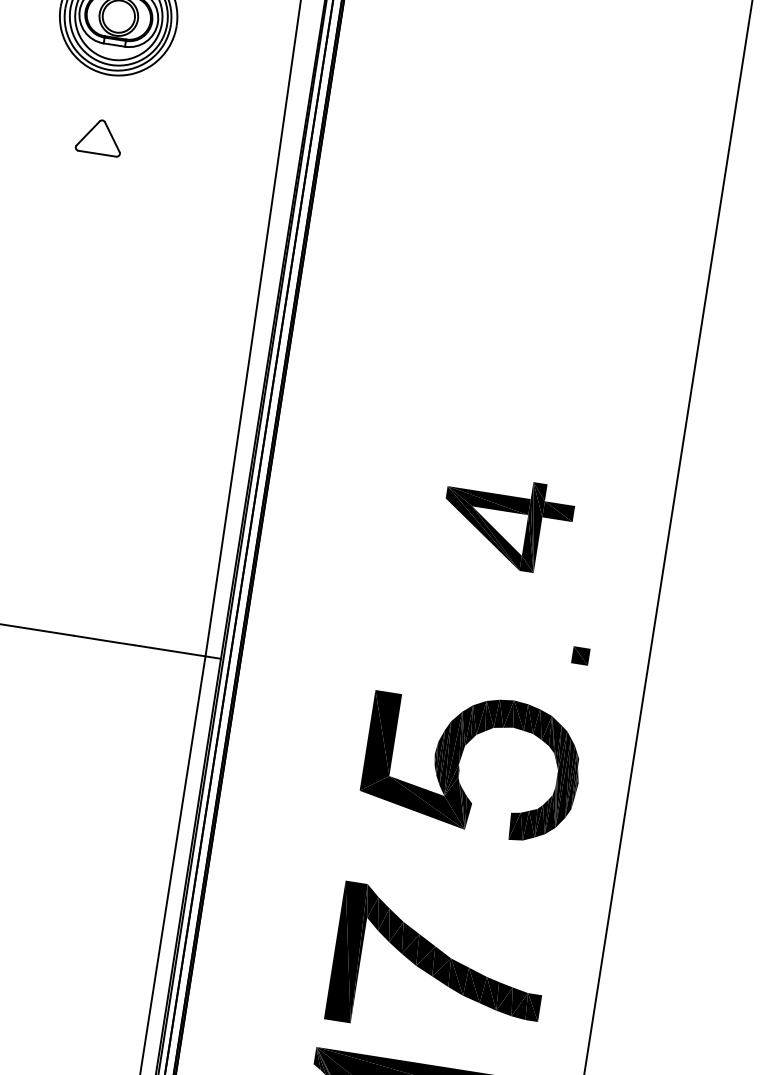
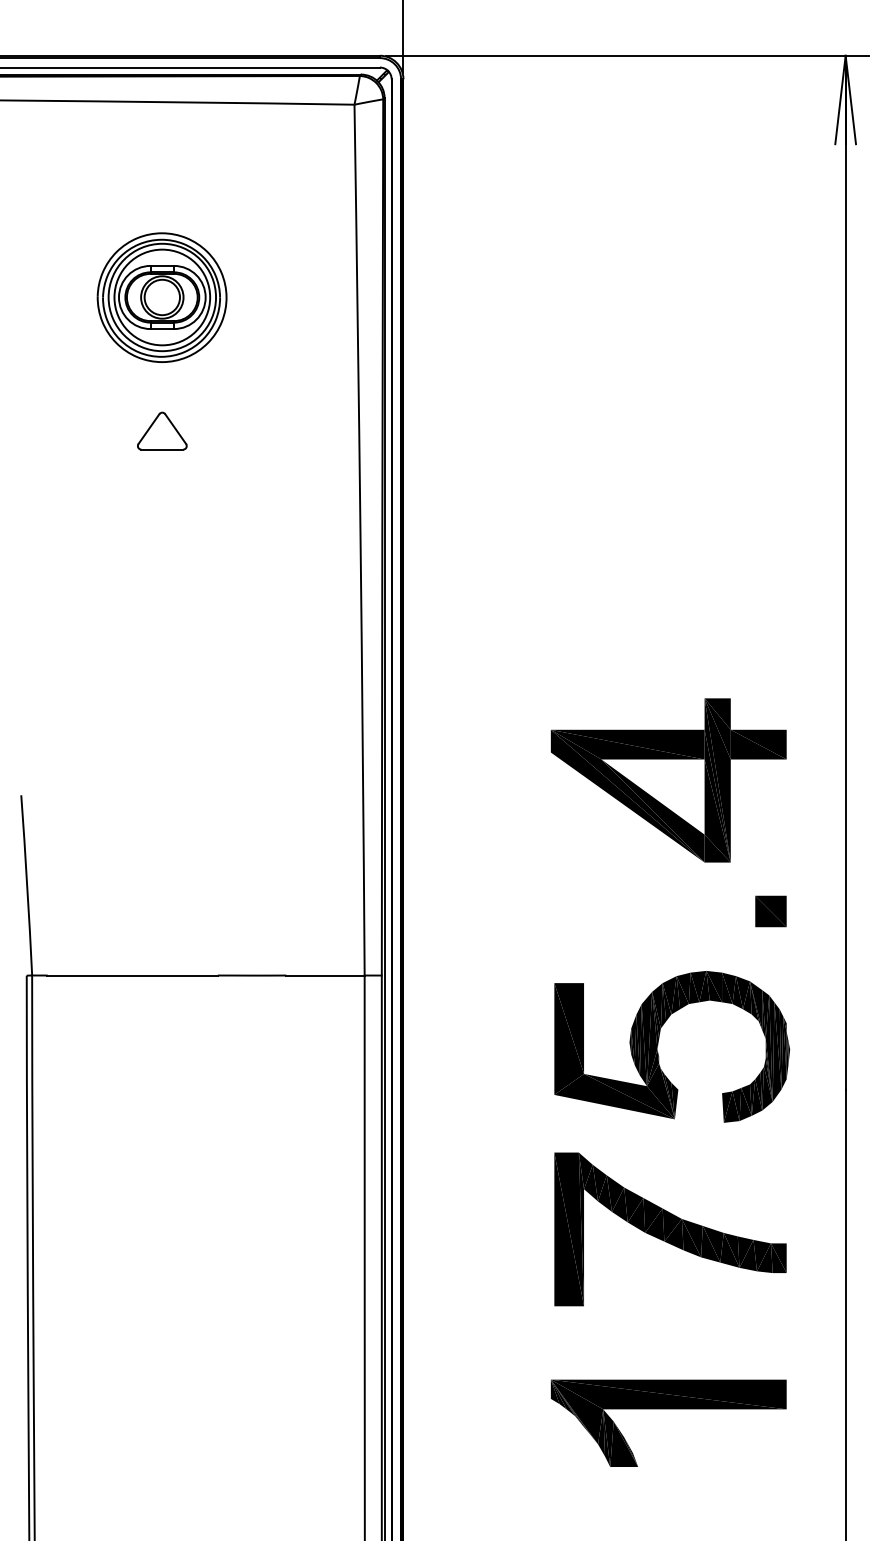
part: (506, 523) -> (668, 780), size x1.67
part: (580, 655) -> (770, 911), size x1.67
part: (439, 966) -> (670, 1229), moved

